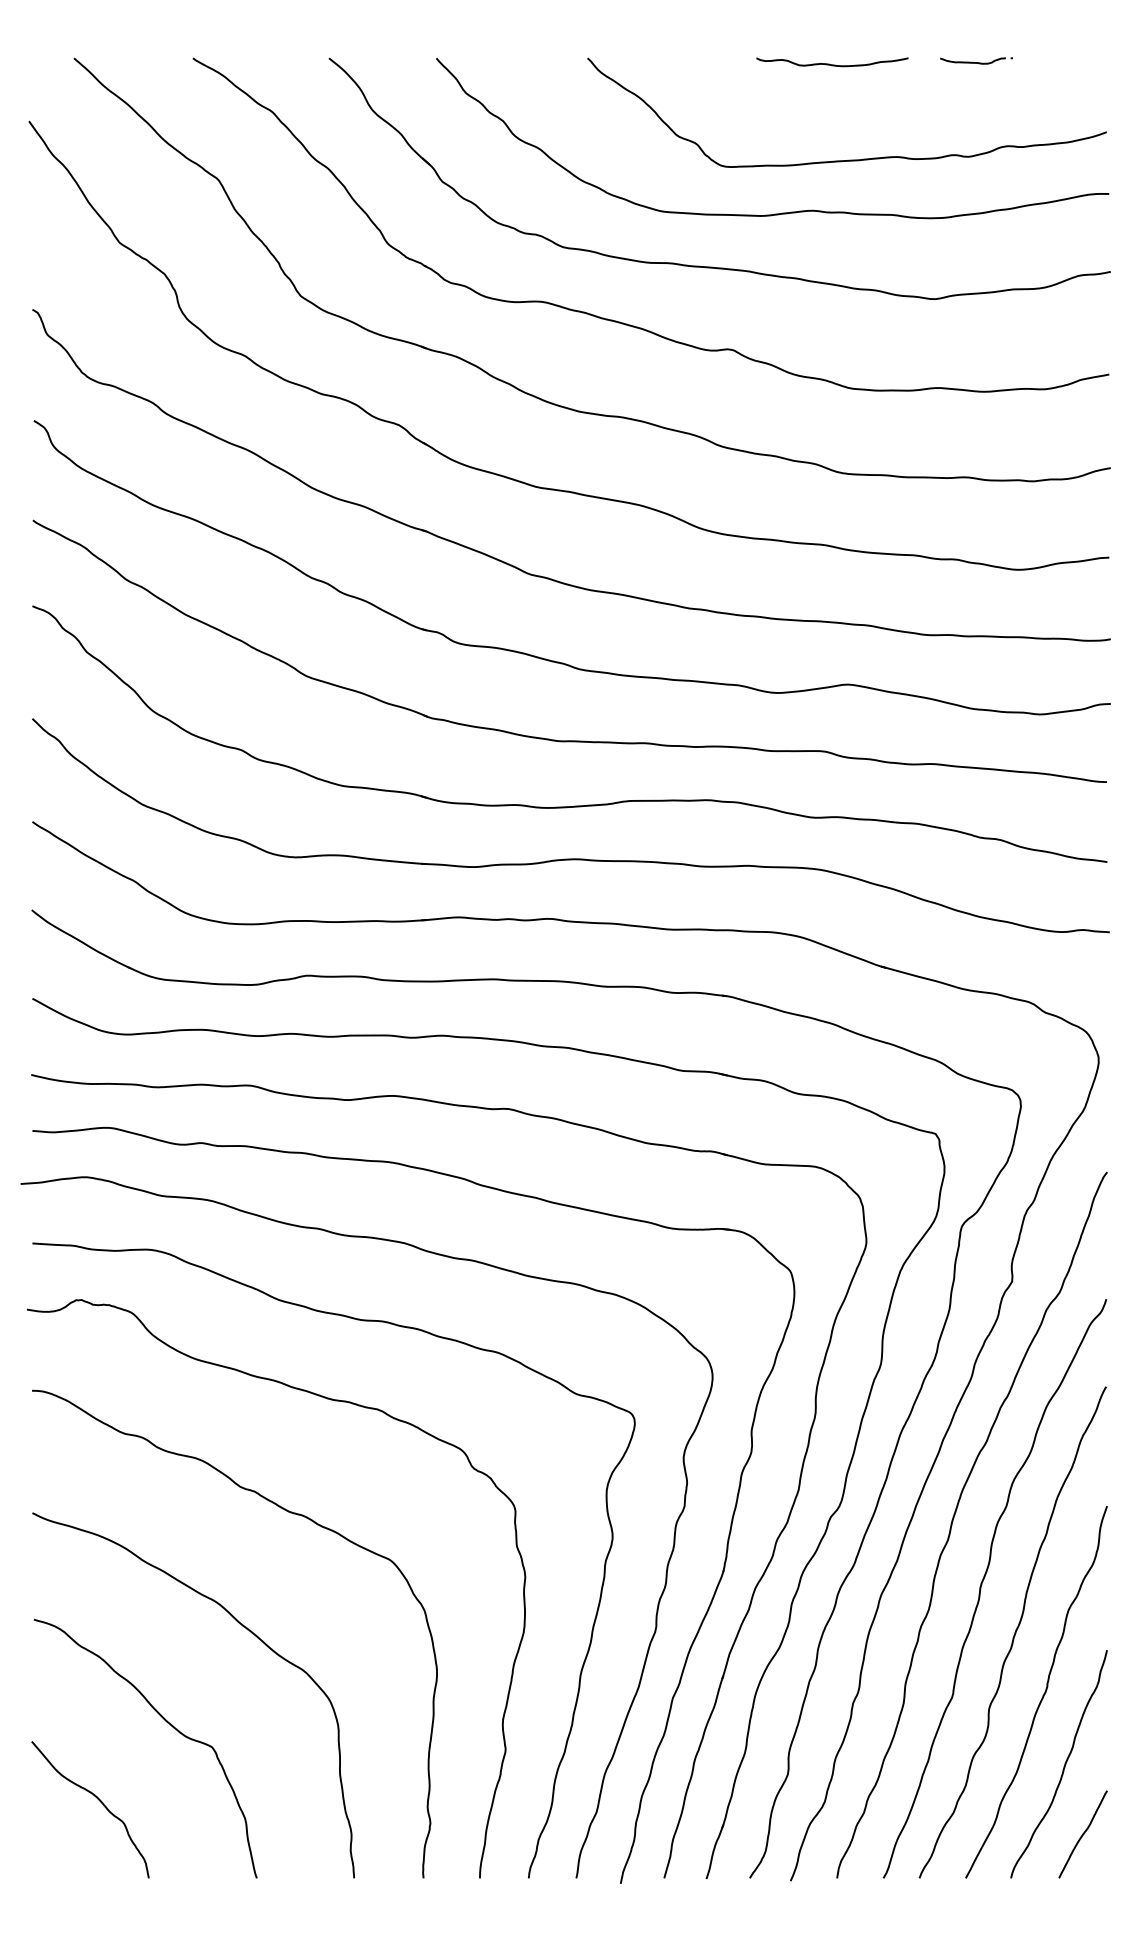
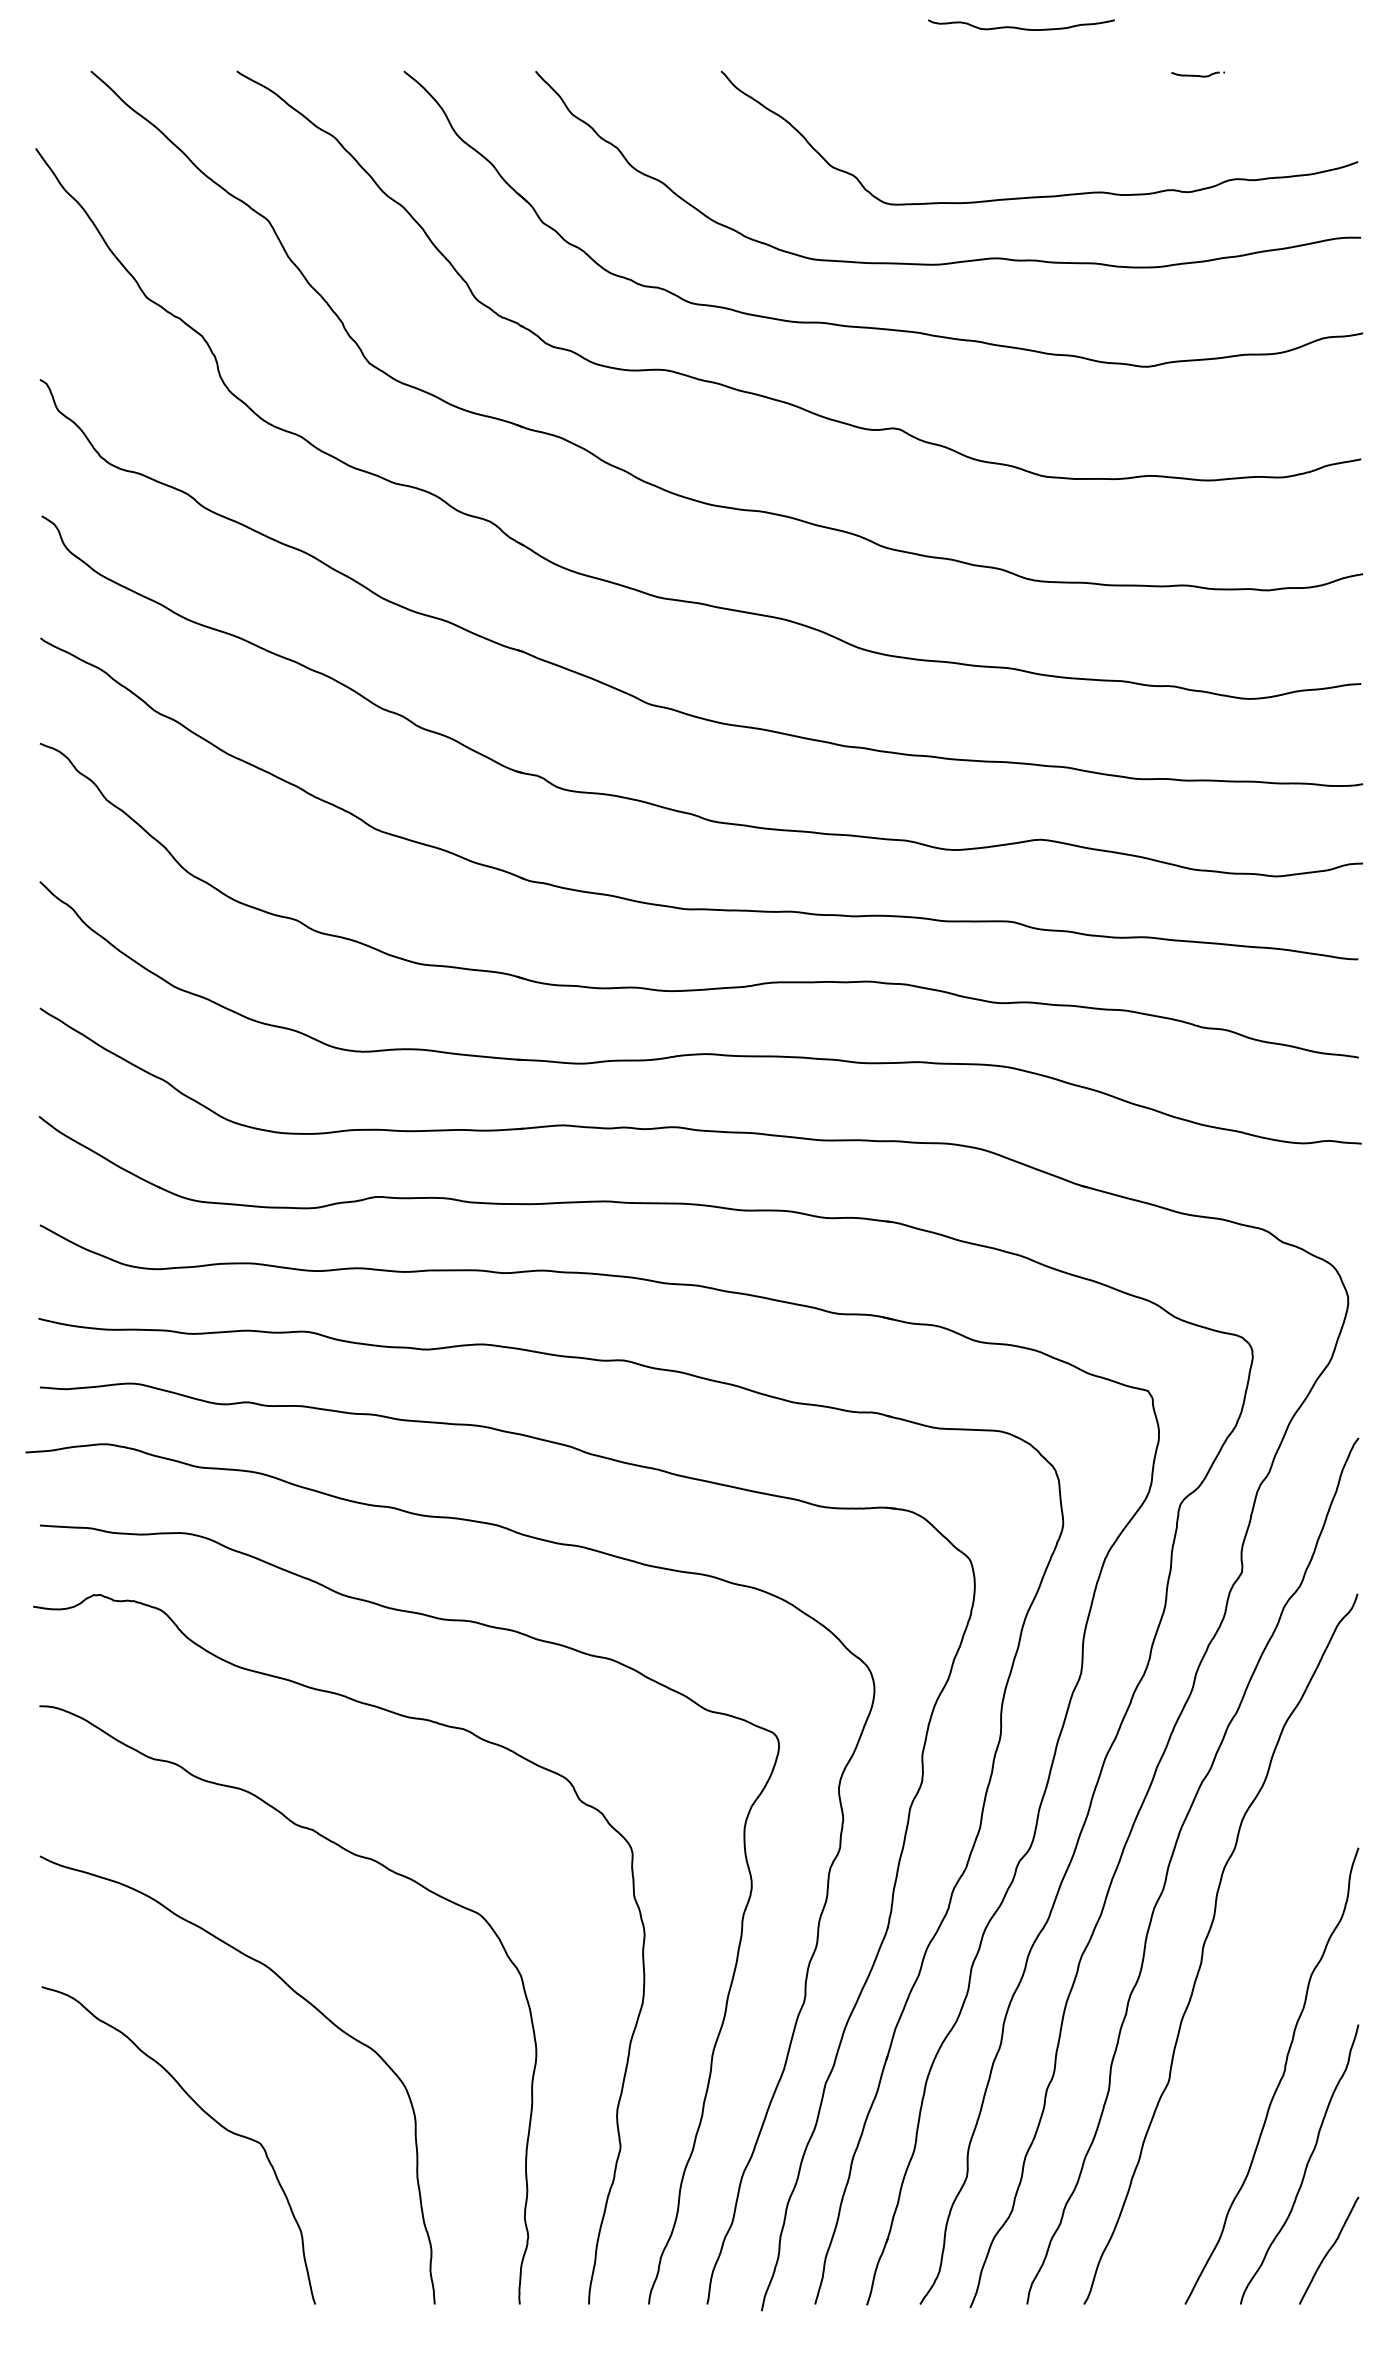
part: (975, 60) -> (1197, 74), size x0.6
curve: (831, 64) -> (1020, 27), moved
curve: (1014, 1633) -> (1244, 2004), removed
curve: (100, 1802) -> (123, 2211), removed

